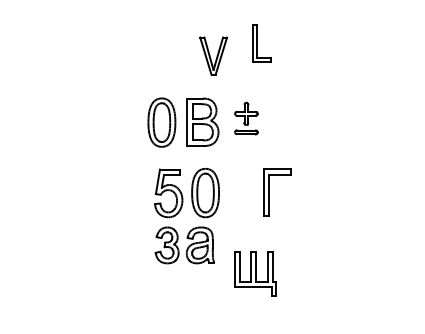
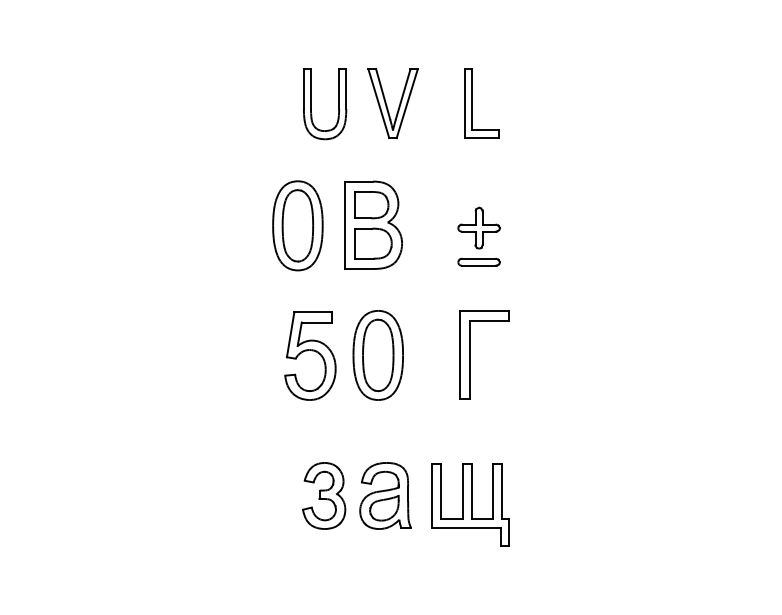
part: (261, 43) -> (481, 104), moved
part: (169, 56) -> (311, 104), added
part: (246, 118) -> (479, 236), moved
part: (269, 192) -> (470, 354), moved
part: (184, 245) -> (356, 496), moved

